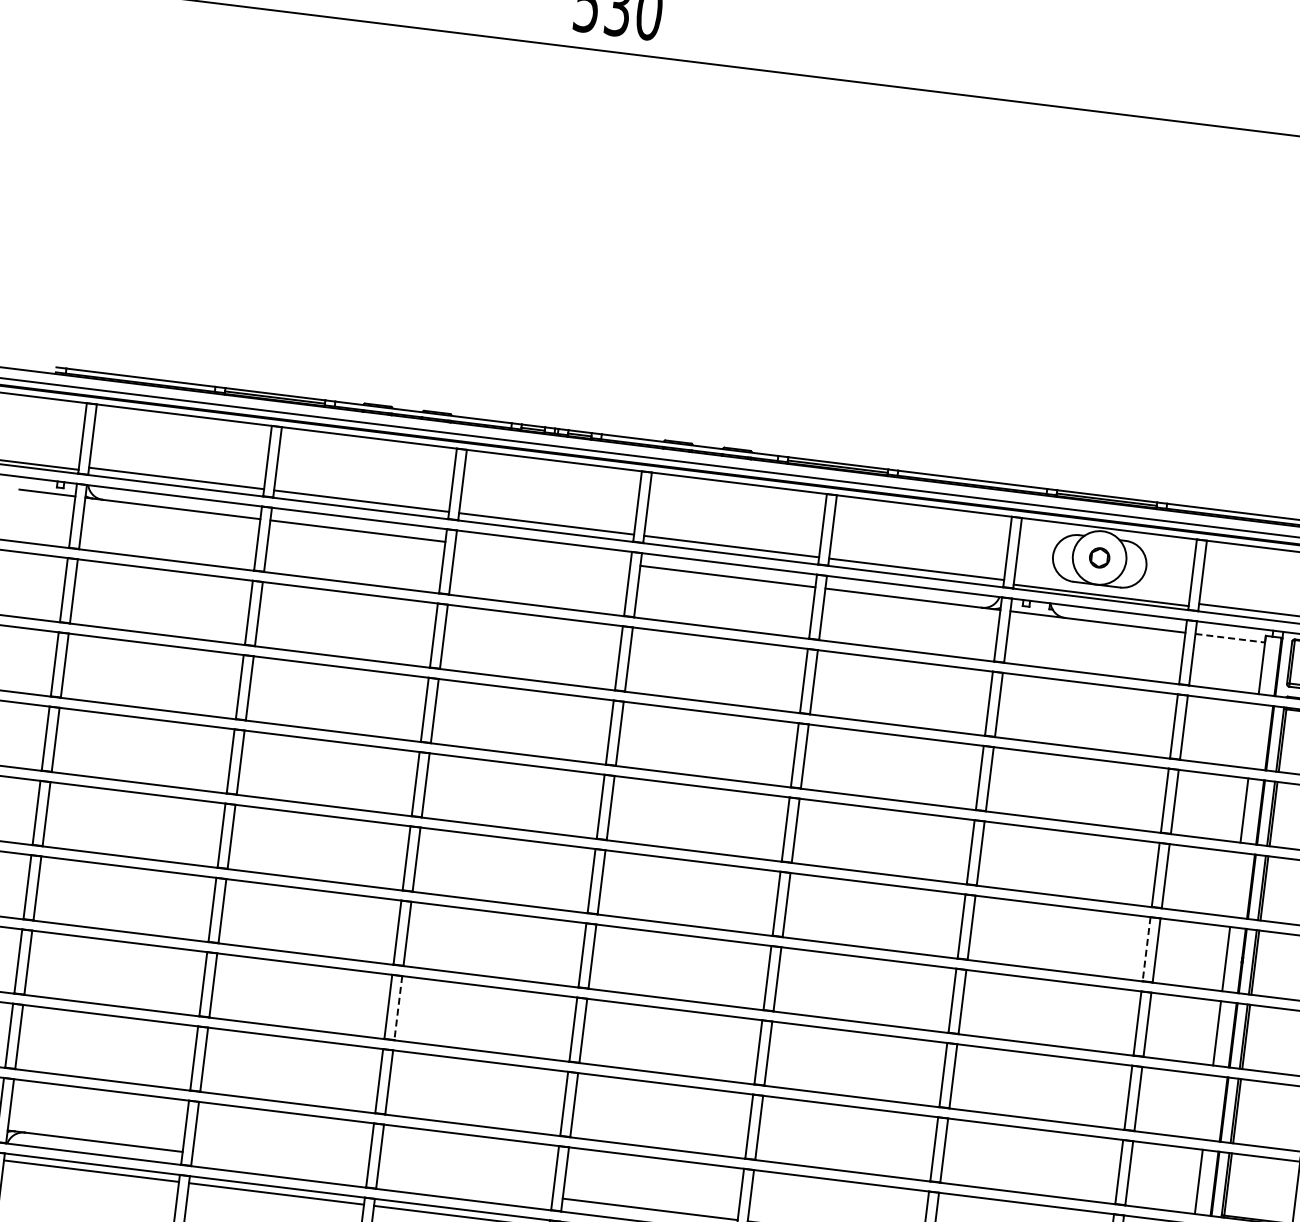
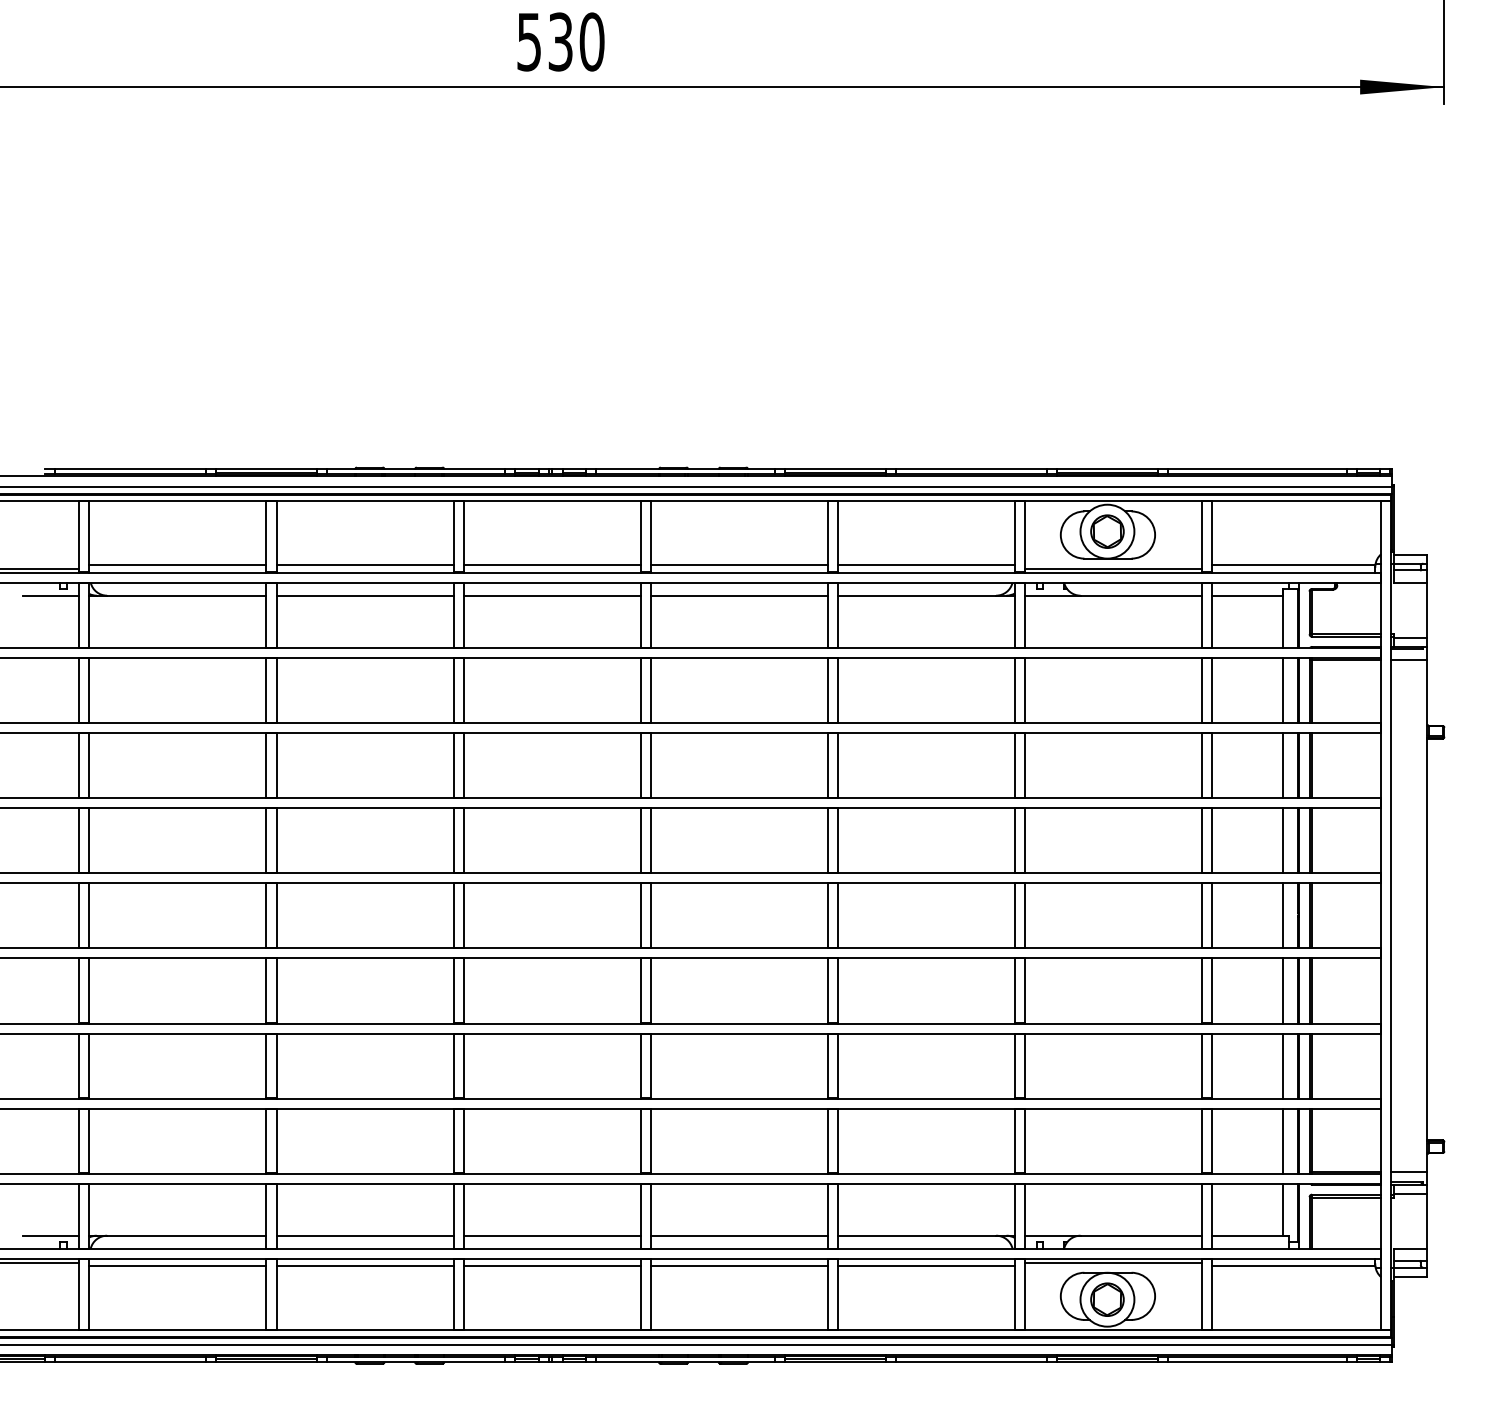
line: (542, 553) -> (551, 595), added
part: (1099, 557) -> (1107, 531), size x1.67
line: (1230, 638) -> (1247, 595), dashed -> solid
line: (1253, 736) -> (1282, 690), added
line: (1235, 884) -> (1282, 840), added
line: (1146, 949) -> (1202, 916), dashed -> solid
line: (398, 1008) -> (463, 1066), dashed -> solid
line: (1207, 1107) -> (1282, 1065), added
line: (279, 1163) -> (364, 1235), added
line: (464, 1186) -> (551, 1235), added

